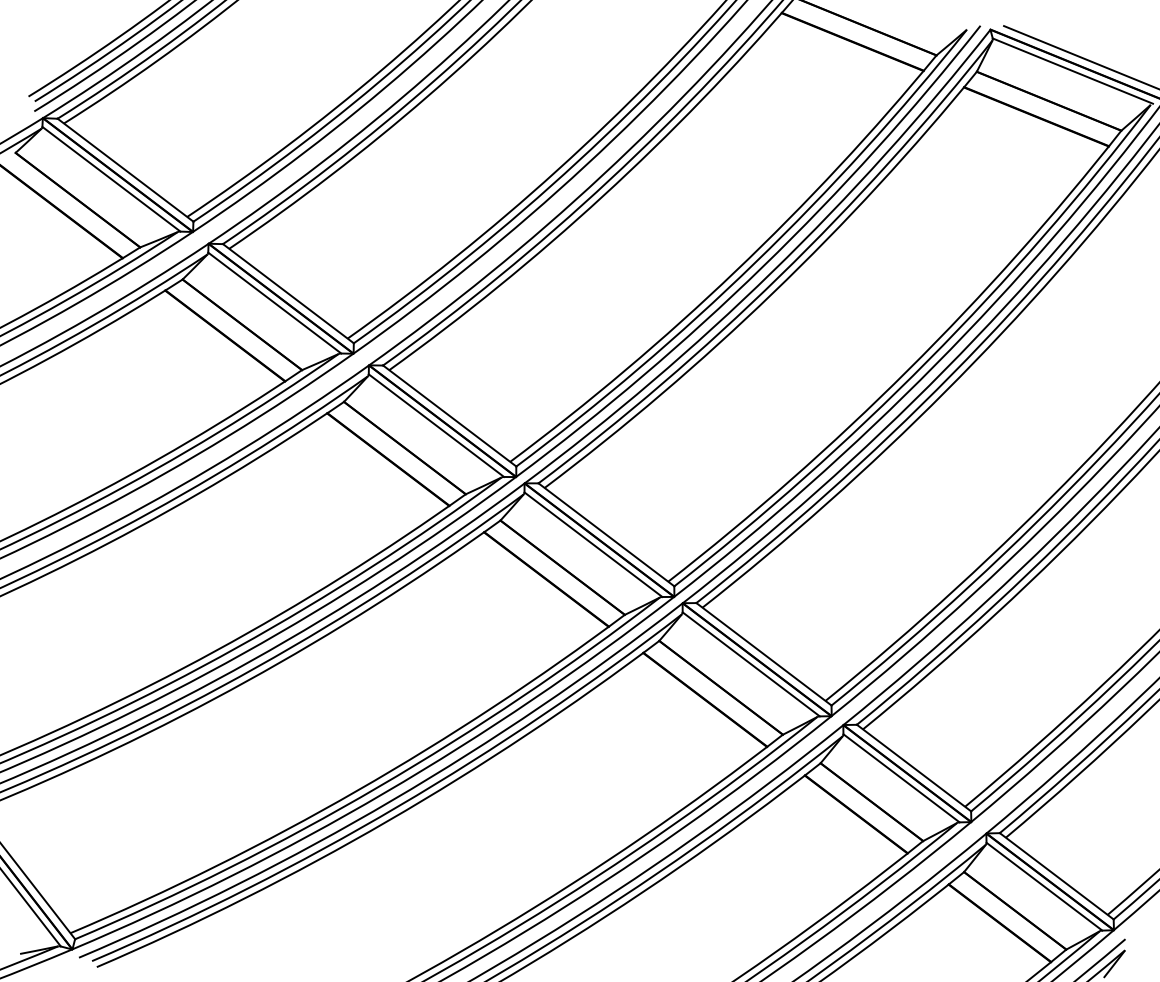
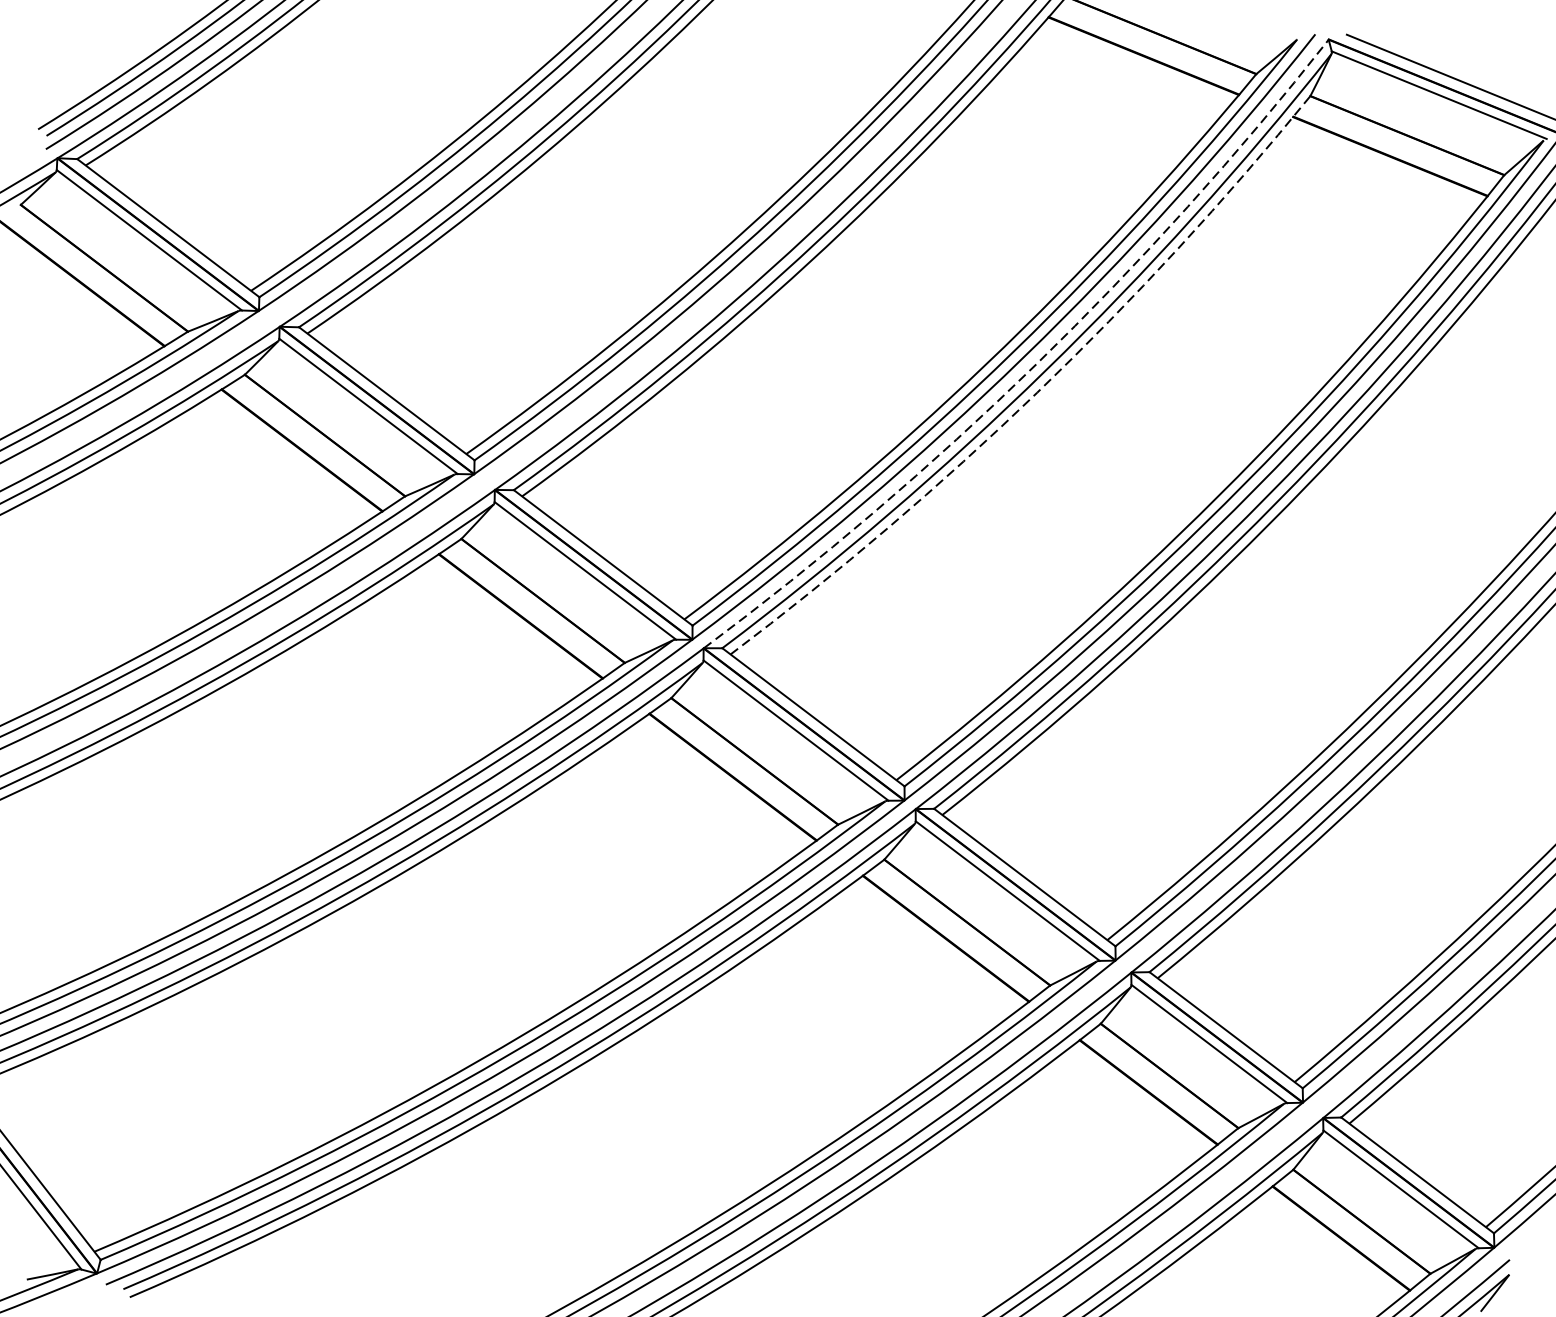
arc: (772, 271) -> (1036, 364), solid -> dashed
arc: (773, 292) -> (1037, 392), solid -> dashed

